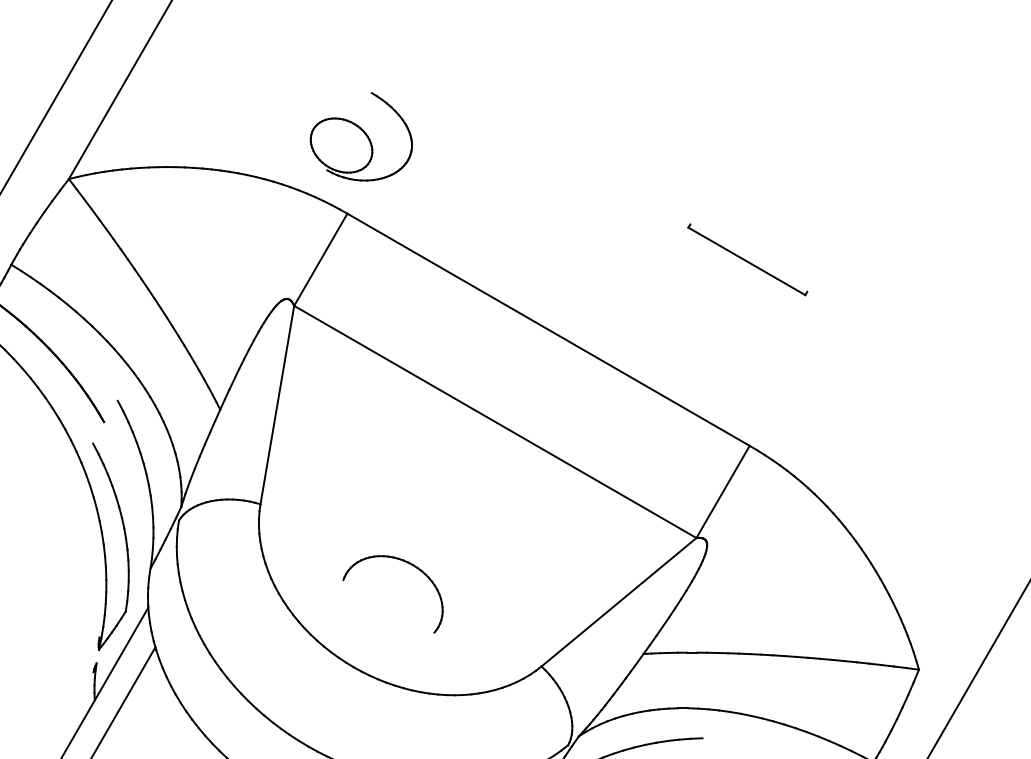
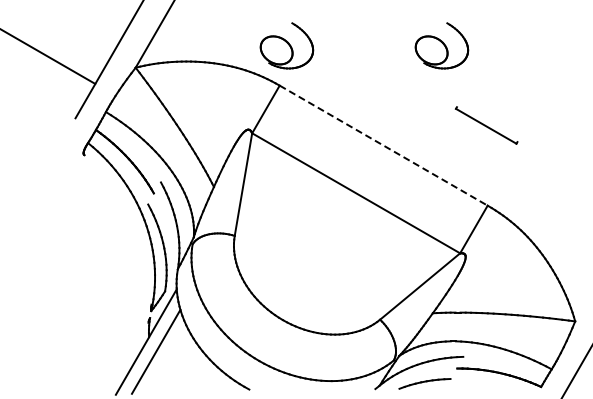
part: (660, 136) -> (441, 45), added
part: (747, 259) -> (486, 125), moved
line: (550, 329) -> (384, 145), solid -> dashed
part: (399, 561) -> (306, 265), removed

